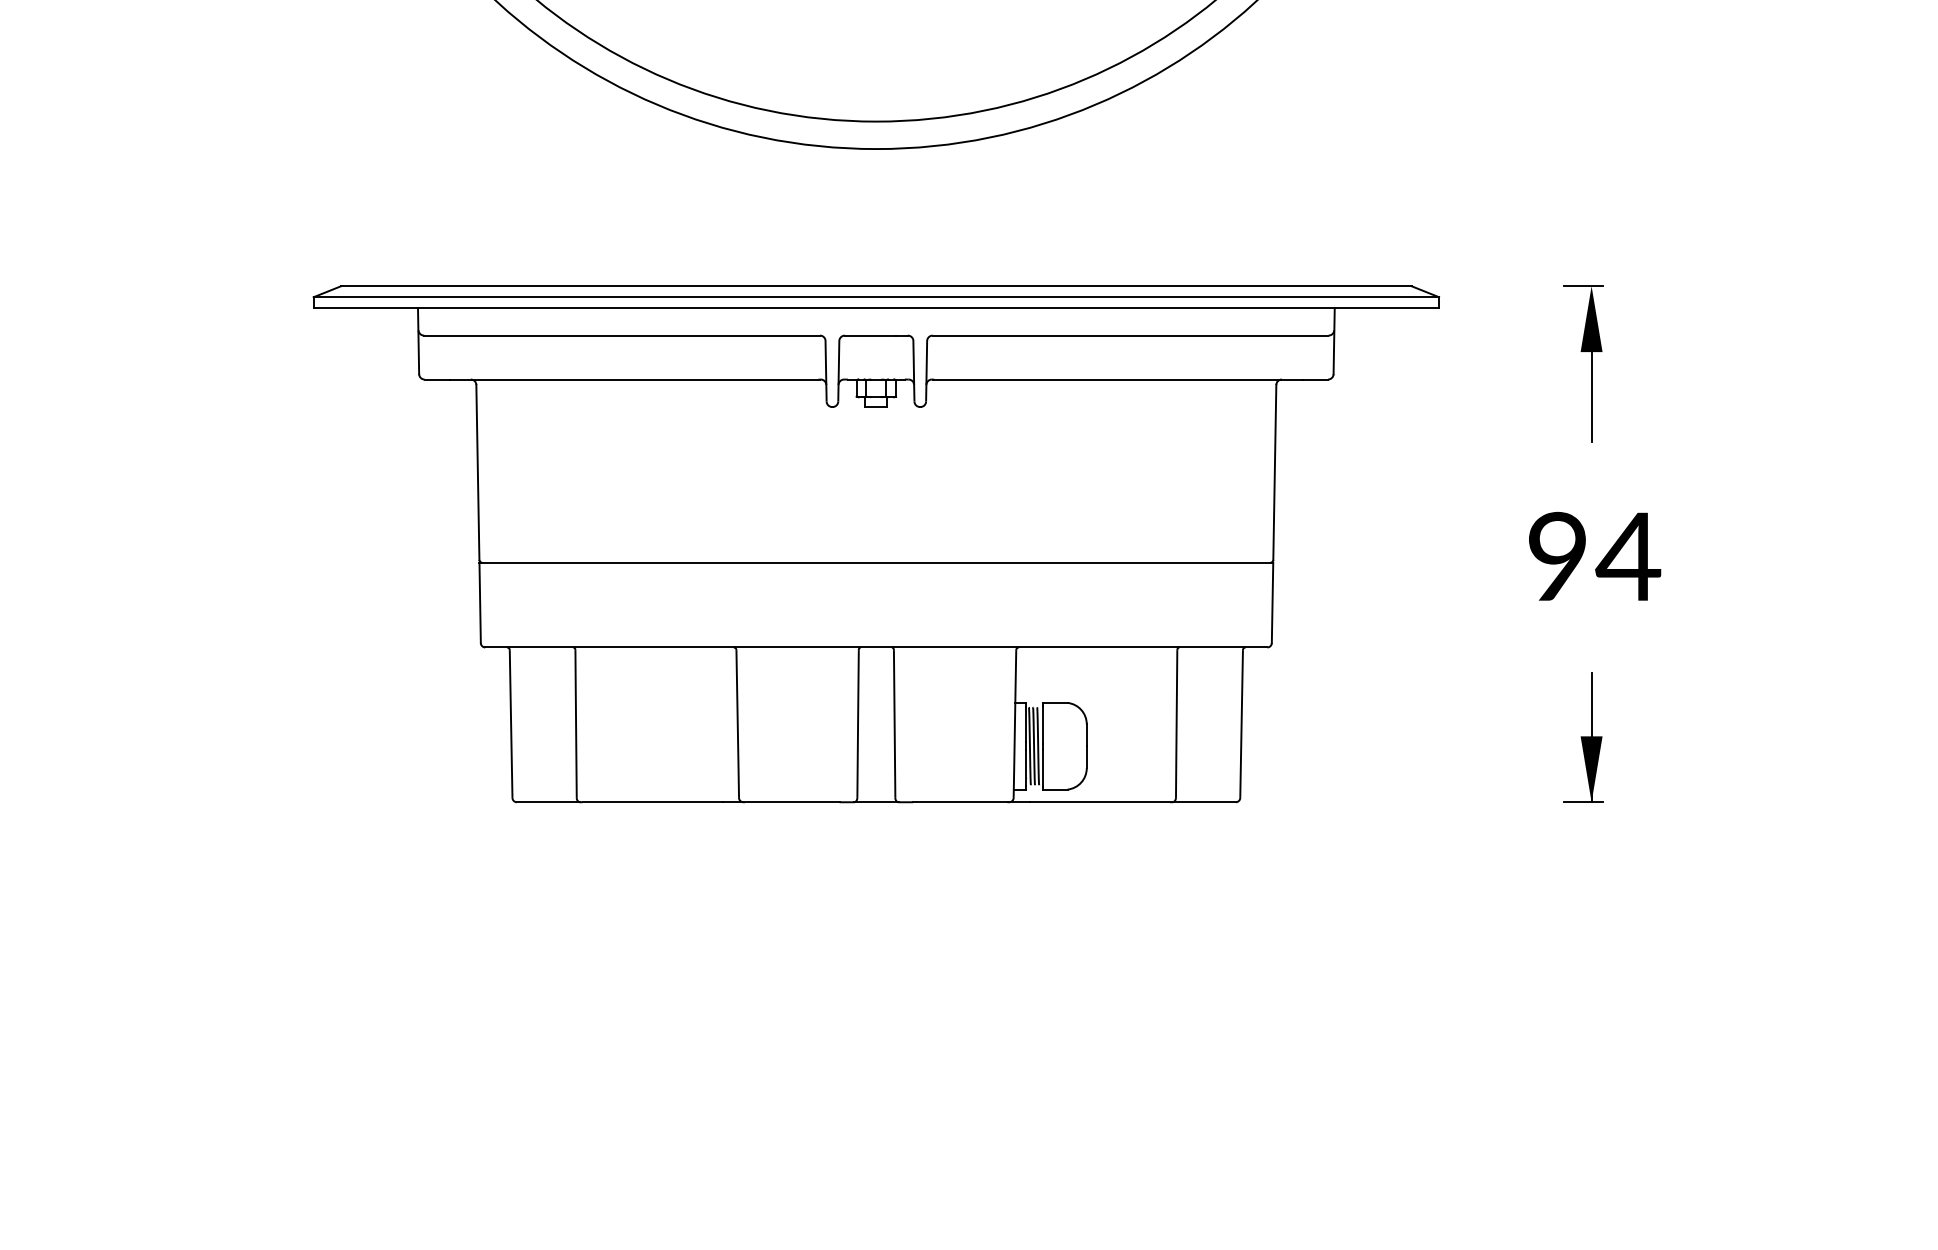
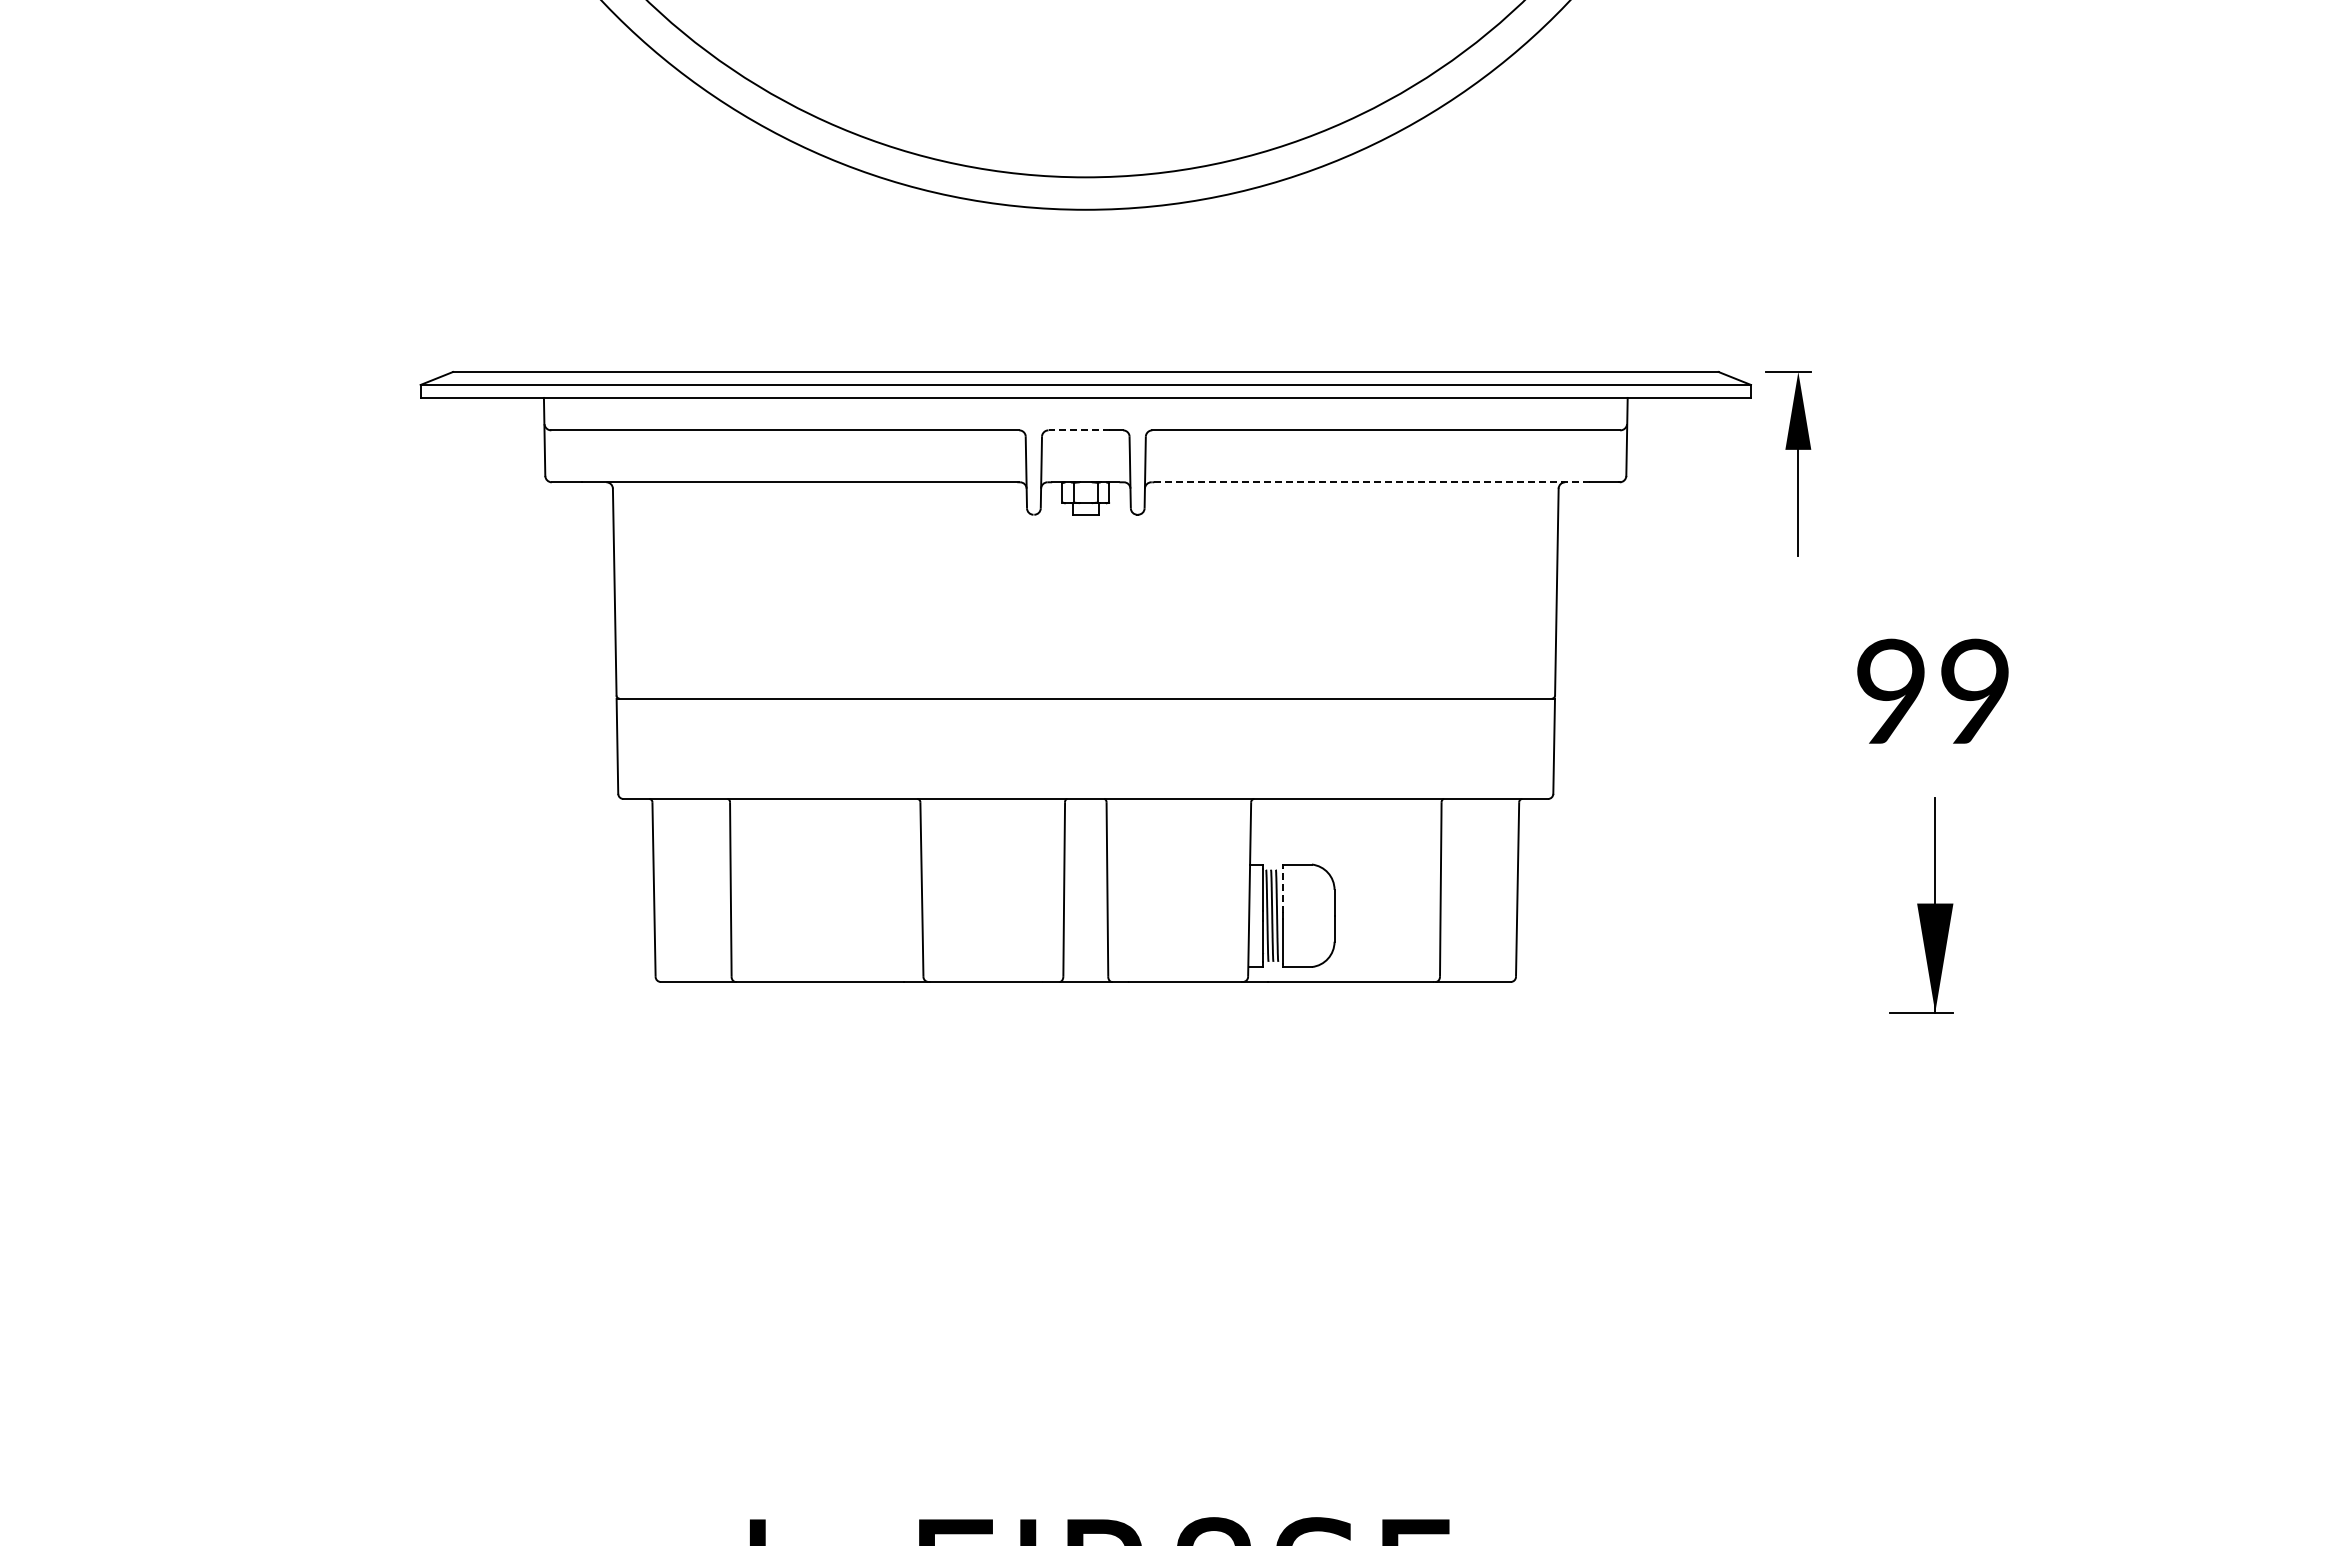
line: (871, 335) -> (1079, 430), solid -> dashed
part: (1590, 363) -> (1797, 463), moved
line: (1118, 379) -> (1371, 482), solid -> dashed
text: (1628, 555) -> (1974, 690), 94 -> 99
line: (1042, 724) -> (1282, 889), solid -> dashed
part: (1583, 737) -> (1921, 905), size x1.4

